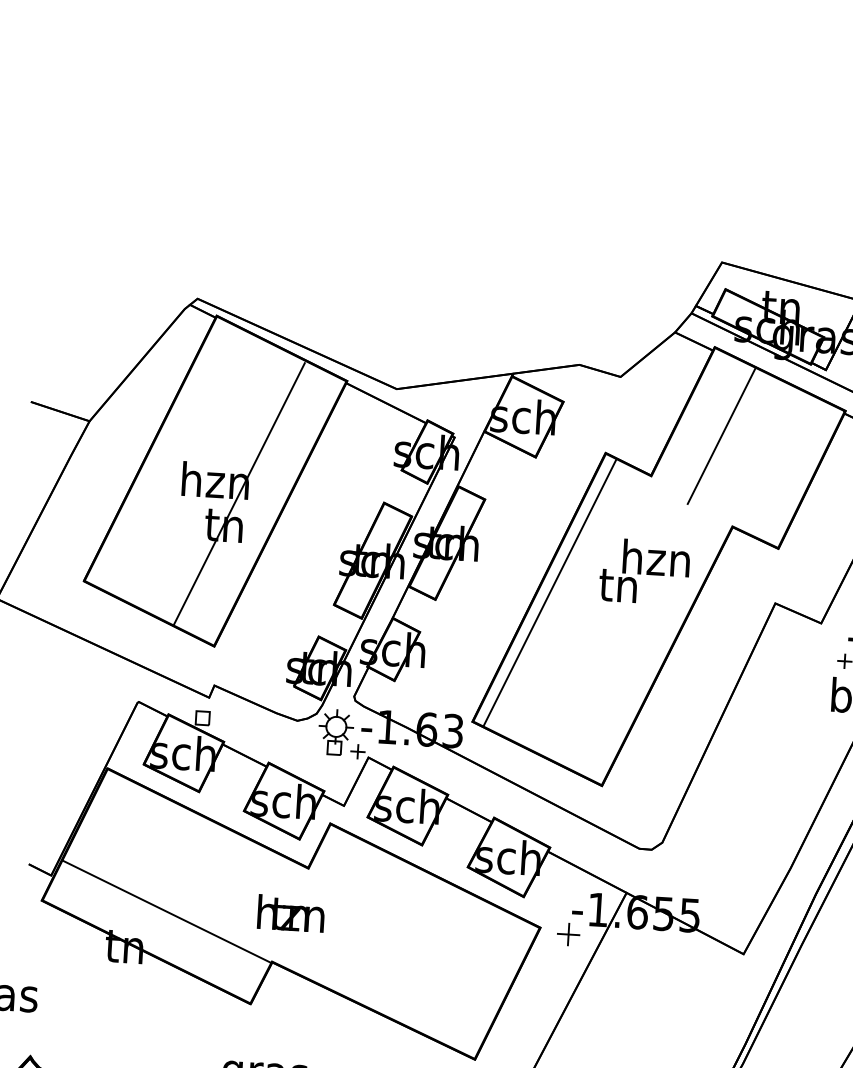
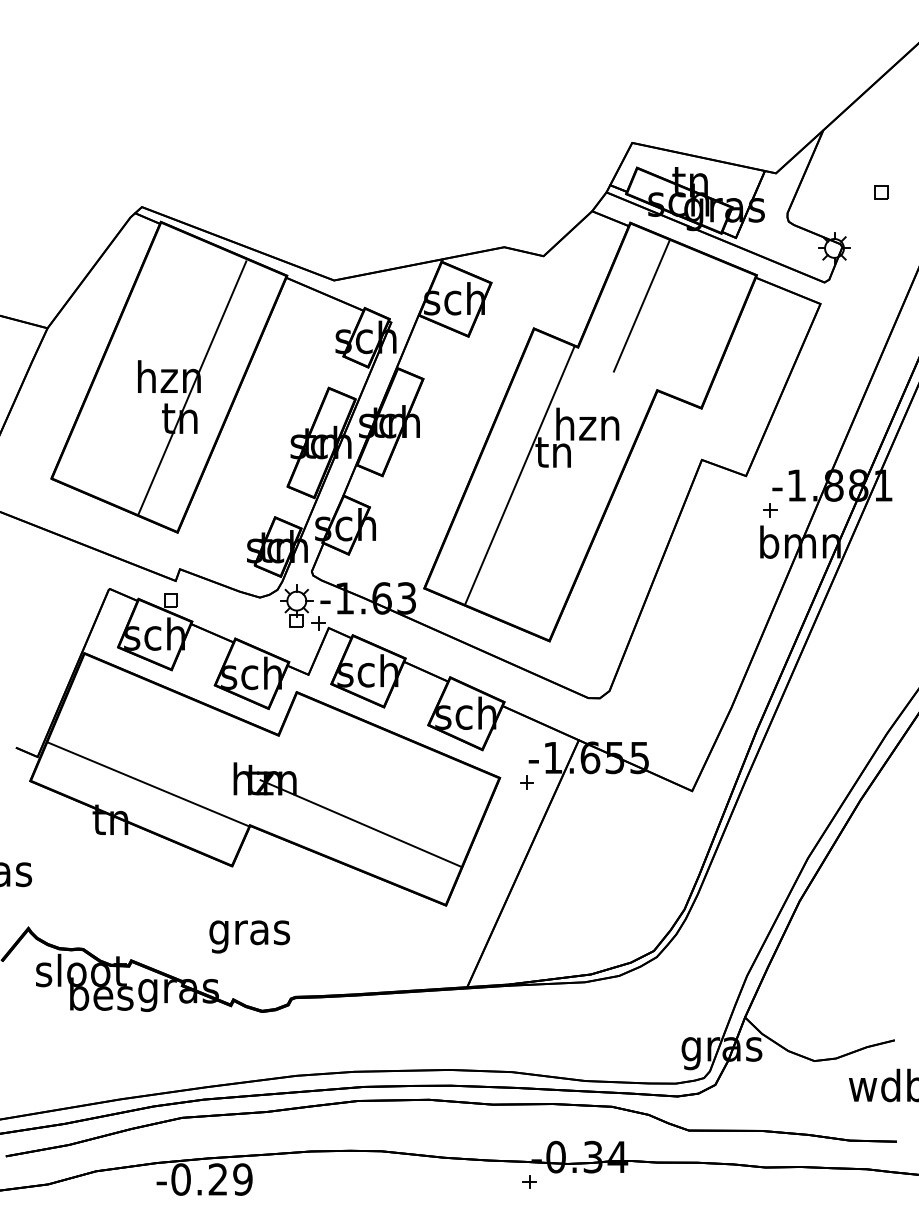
line: (549, 592) -> (519, 475), moved
part: (568, 934) -> (526, 782), size x0.62
line: (389, 967) -> (360, 823), added

